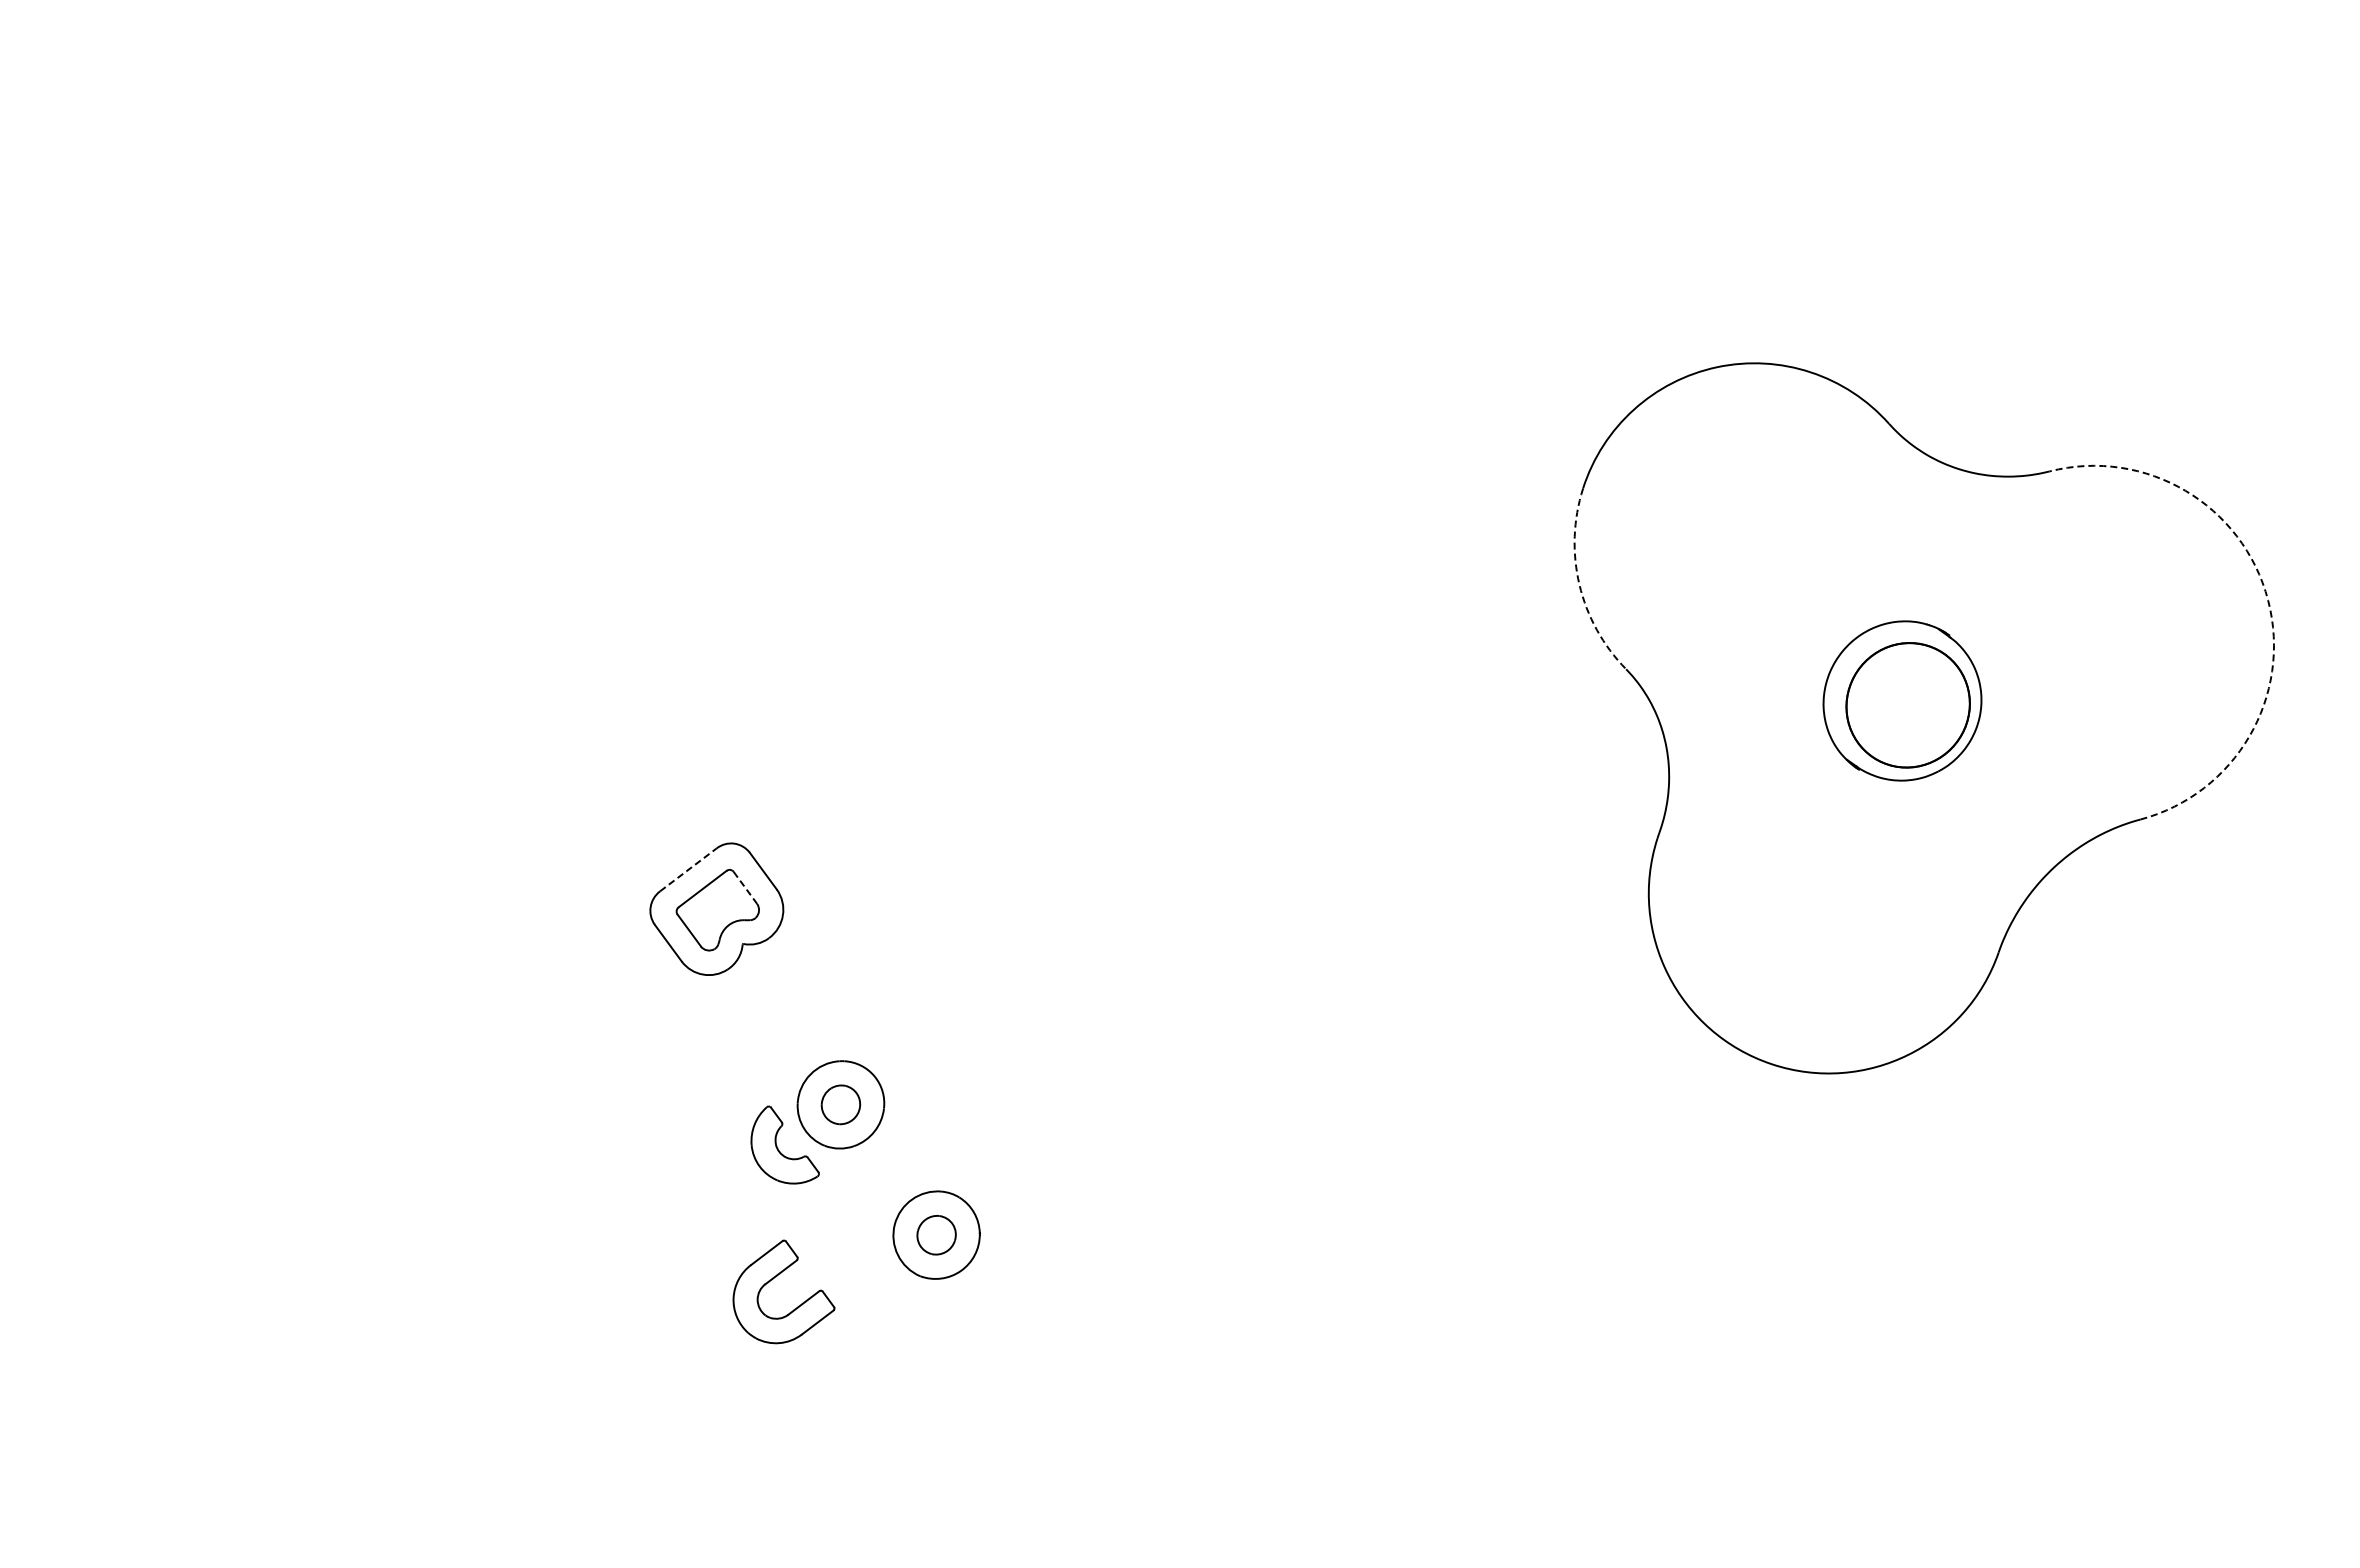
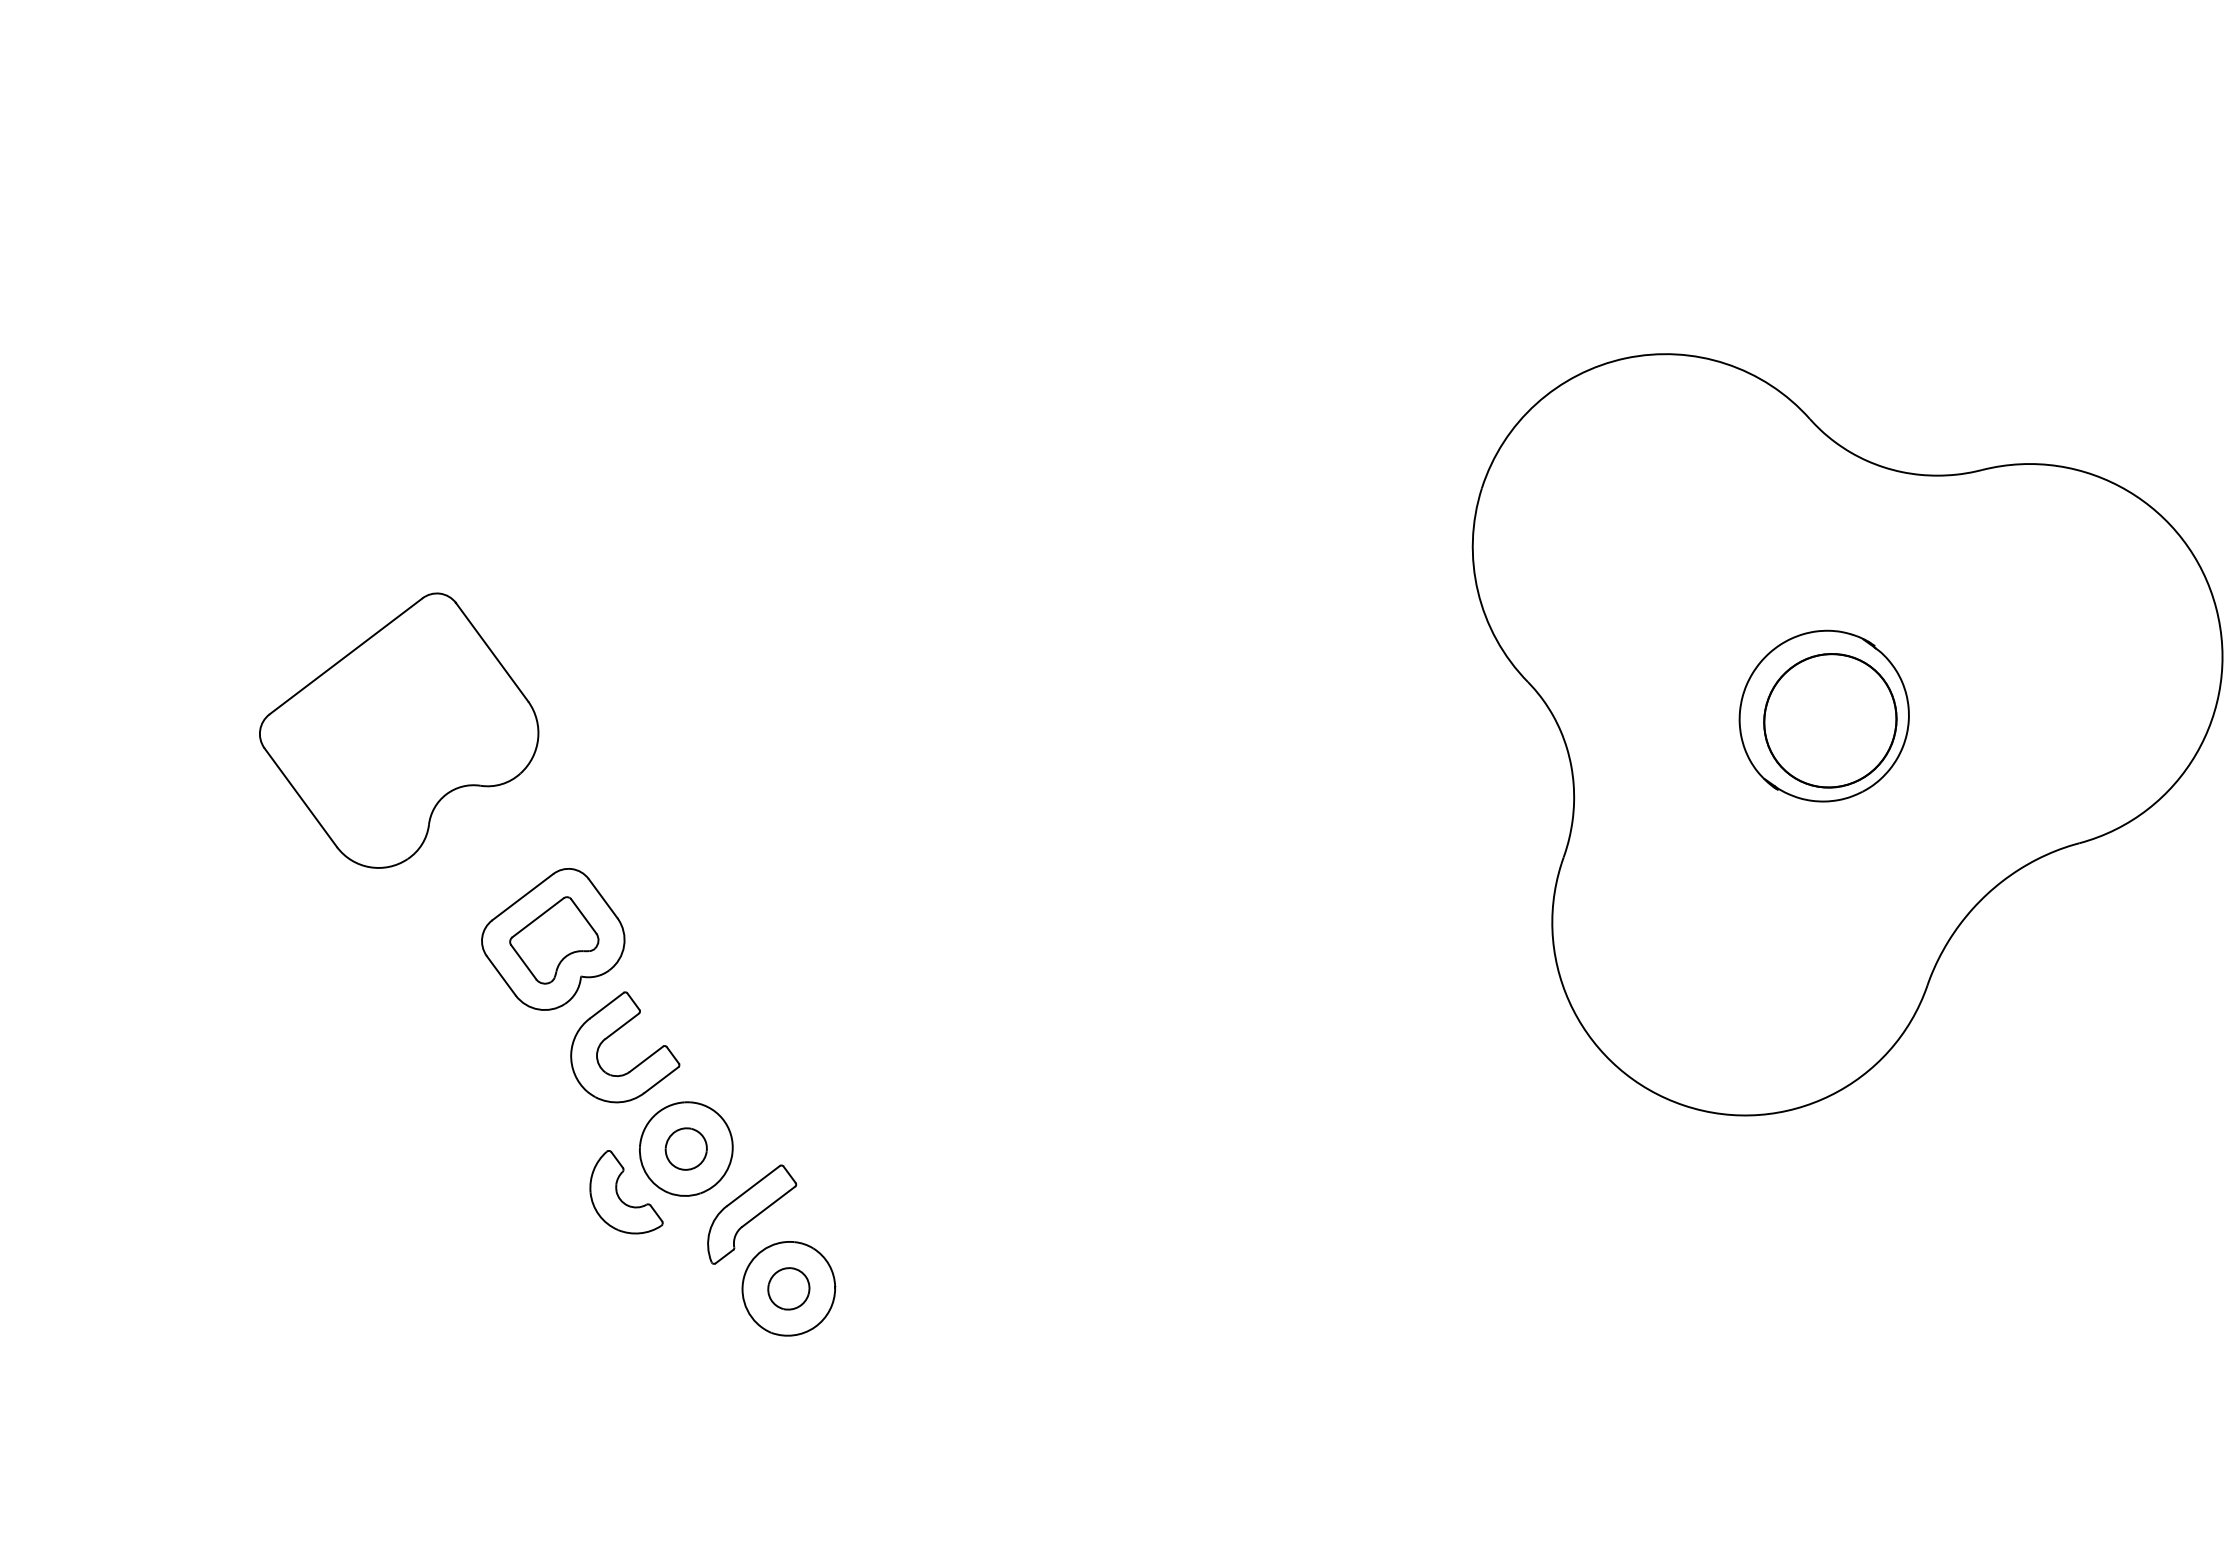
arc: (1579, 584) -> (1478, 591), dashed -> solid
arc: (2268, 600) -> (2216, 608), dashed -> solid
part: (572, 714) -> (398, 730), added
line: (688, 869) -> (522, 896), dashed -> solid
line: (745, 887) -> (583, 916), dashed -> solid
part: (902, 1165) -> (752, 1214), added
part: (772, 1280) -> (612, 1035), moved

